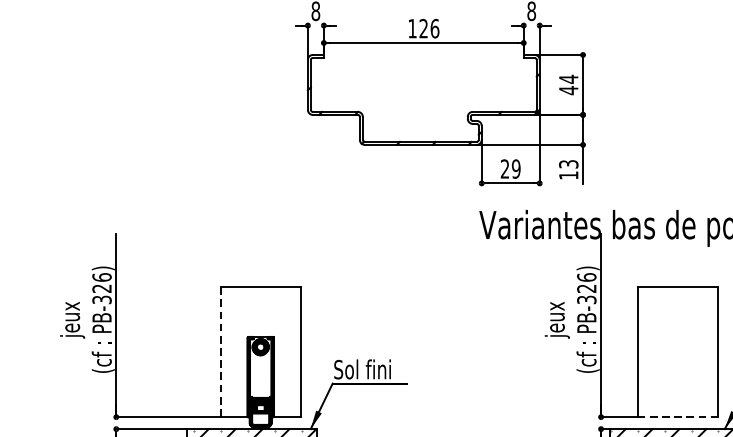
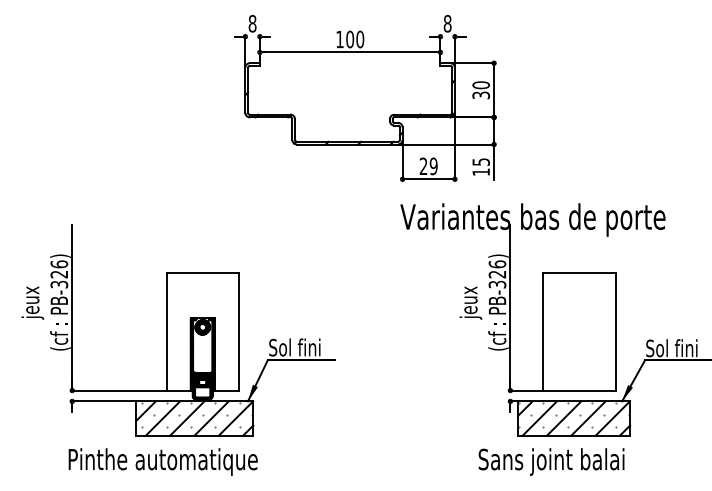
text: (429, 28) -> (355, 39), 126 -> 100
text: (569, 85) -> (481, 90), 44 -> 30
text: (568, 163) -> (480, 161), 13 -> 15
line: (220, 351) -> (166, 331), dashed -> solid
line: (678, 417) -> (580, 390), dashed -> solid

